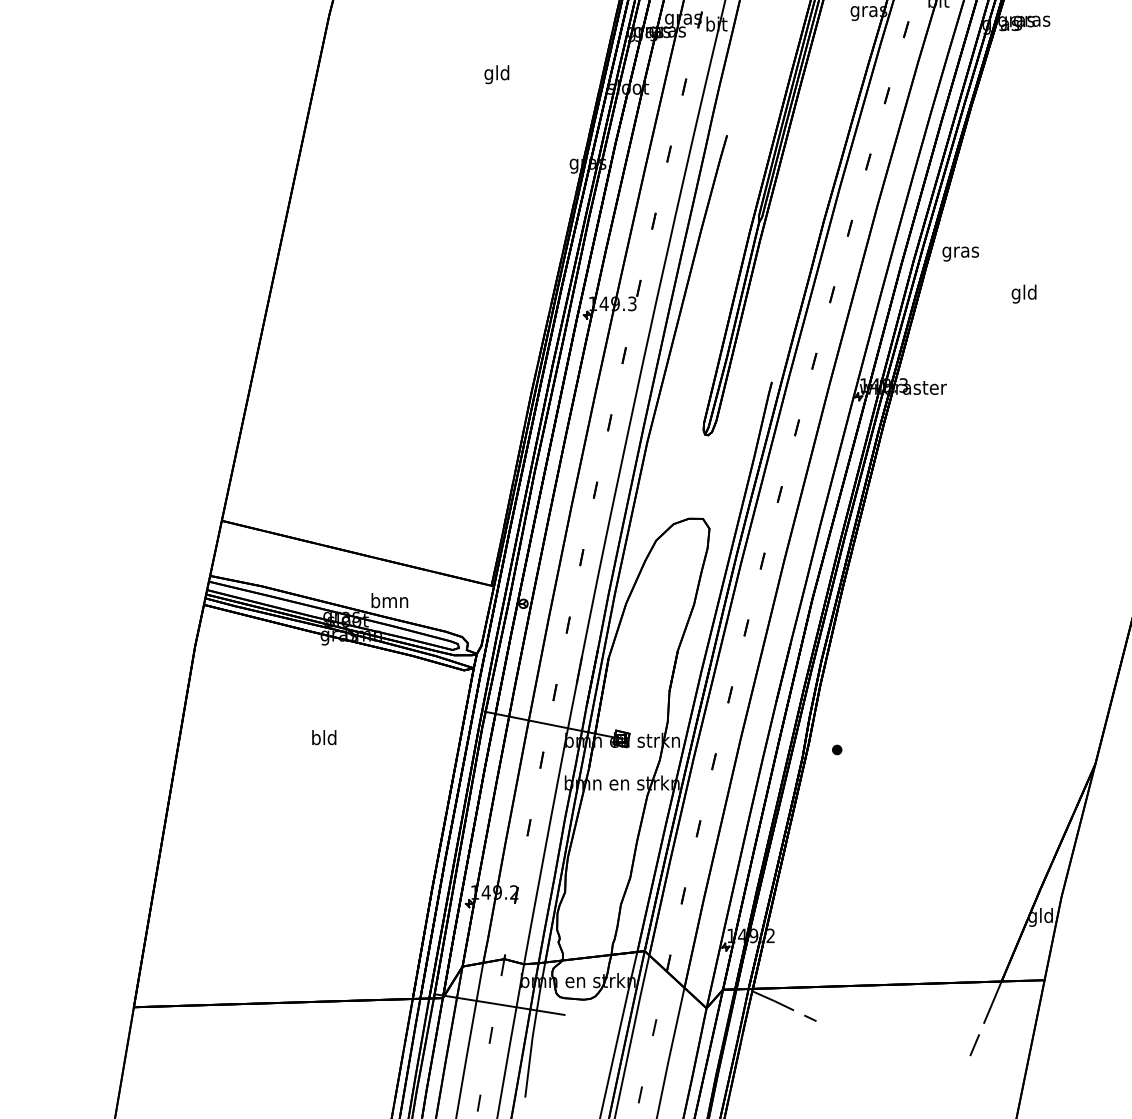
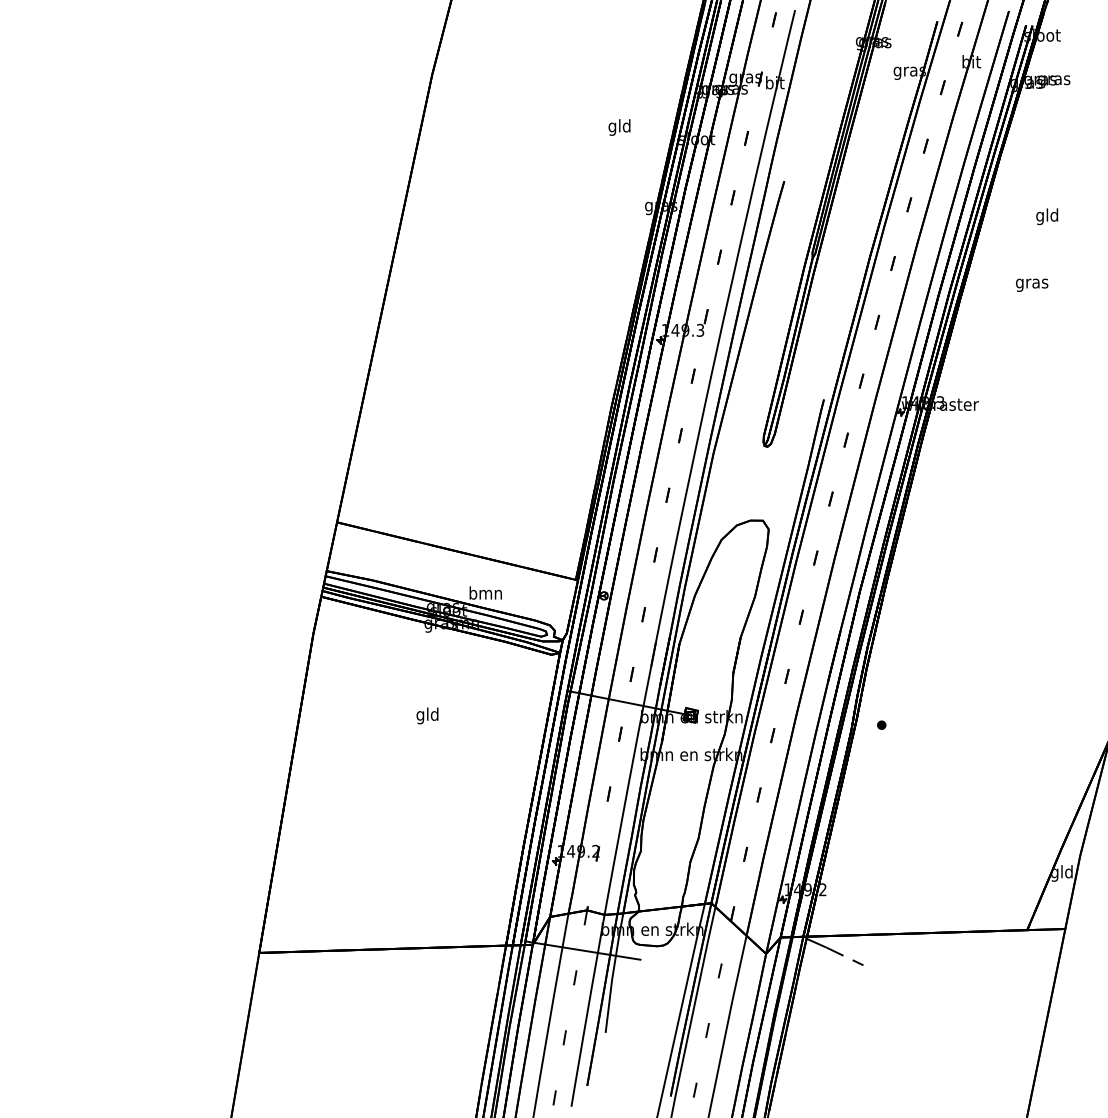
text: (496, 74) -> (619, 127), moved
text: (961, 253) -> (1032, 284), moved
text: (1024, 293) -> (1047, 216), moved
text: (316, 738) -> (420, 715), bld -> gld
line: (986, 1019) -> (1013, 963), removed

